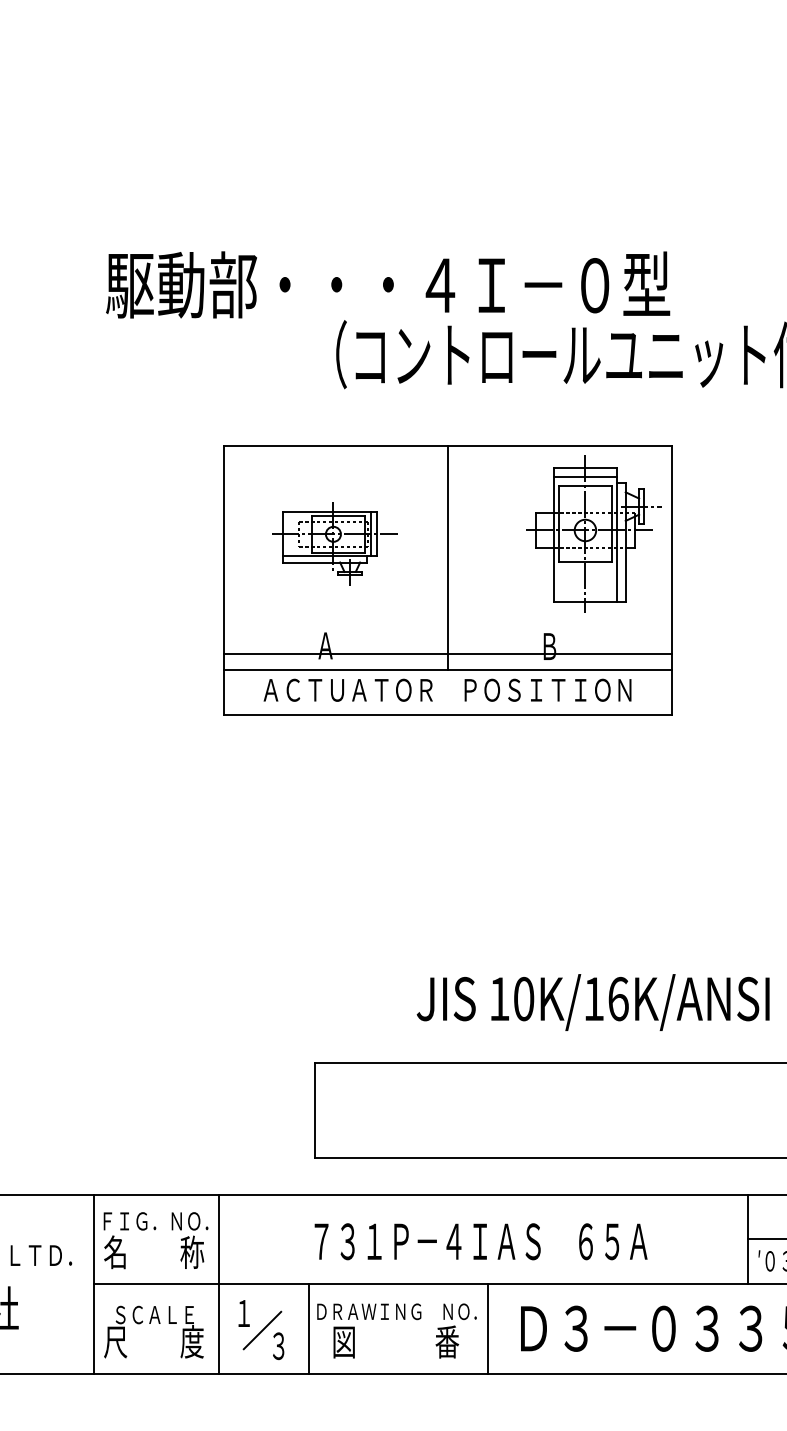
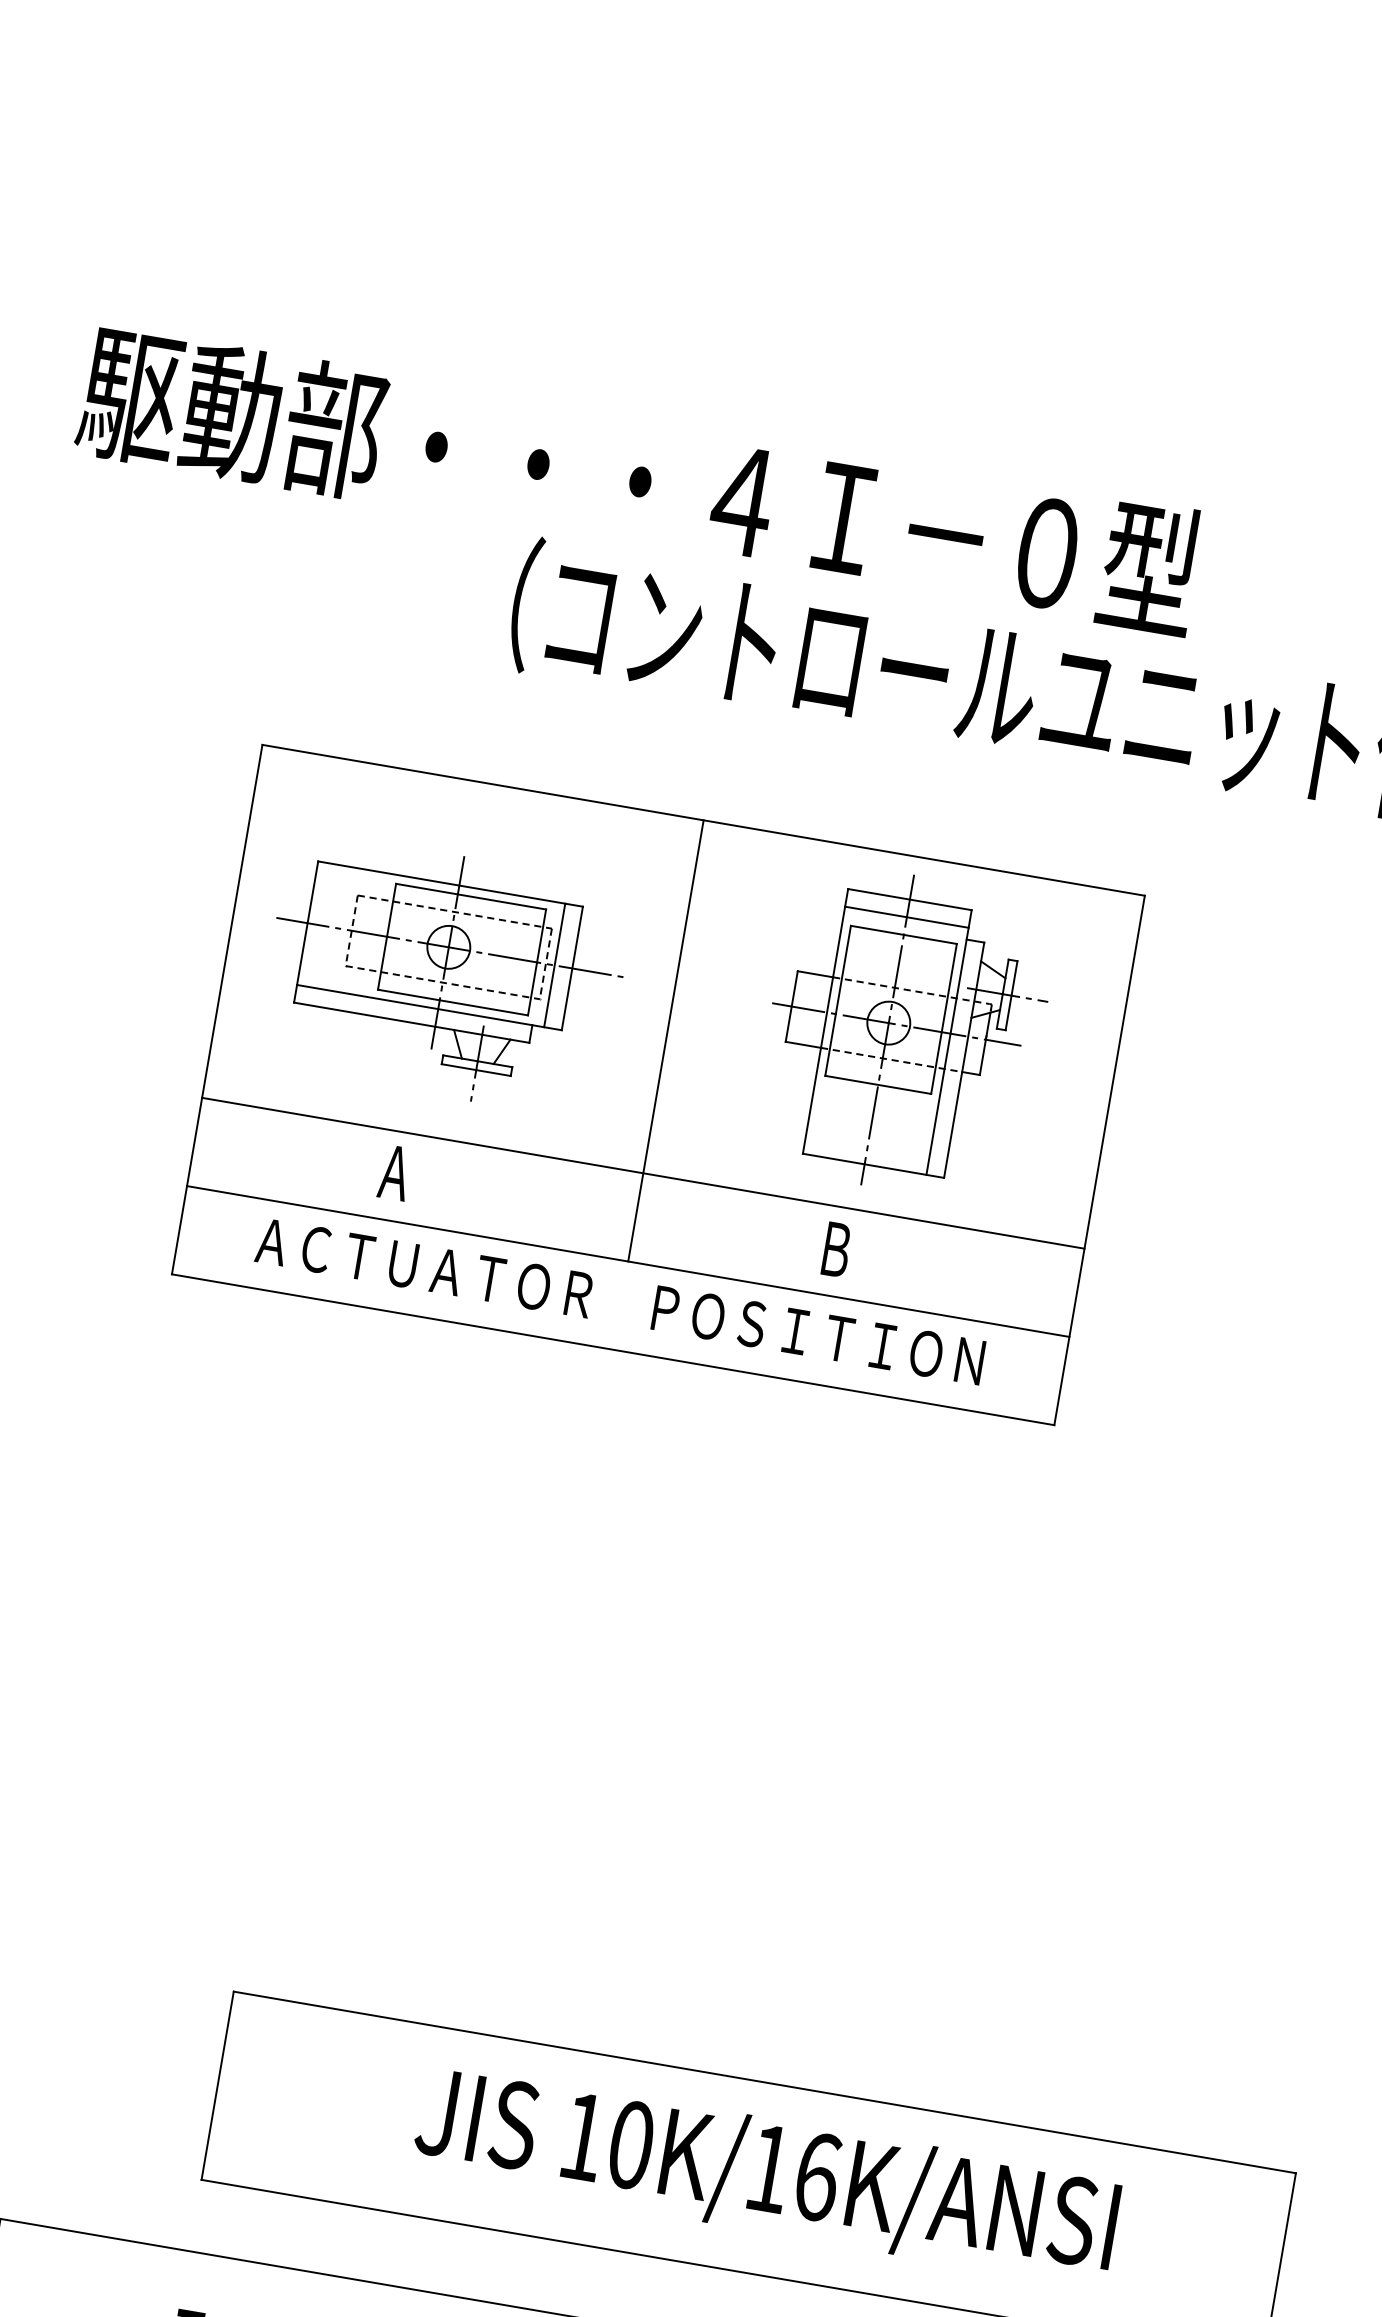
part: (593, 533) -> (903, 1031), moved
part: (333, 543) -> (444, 973), size x1.43
line: (447, 654) -> (642, 1173), moved
text: (592, 1002) -> (765, 2174), moved

